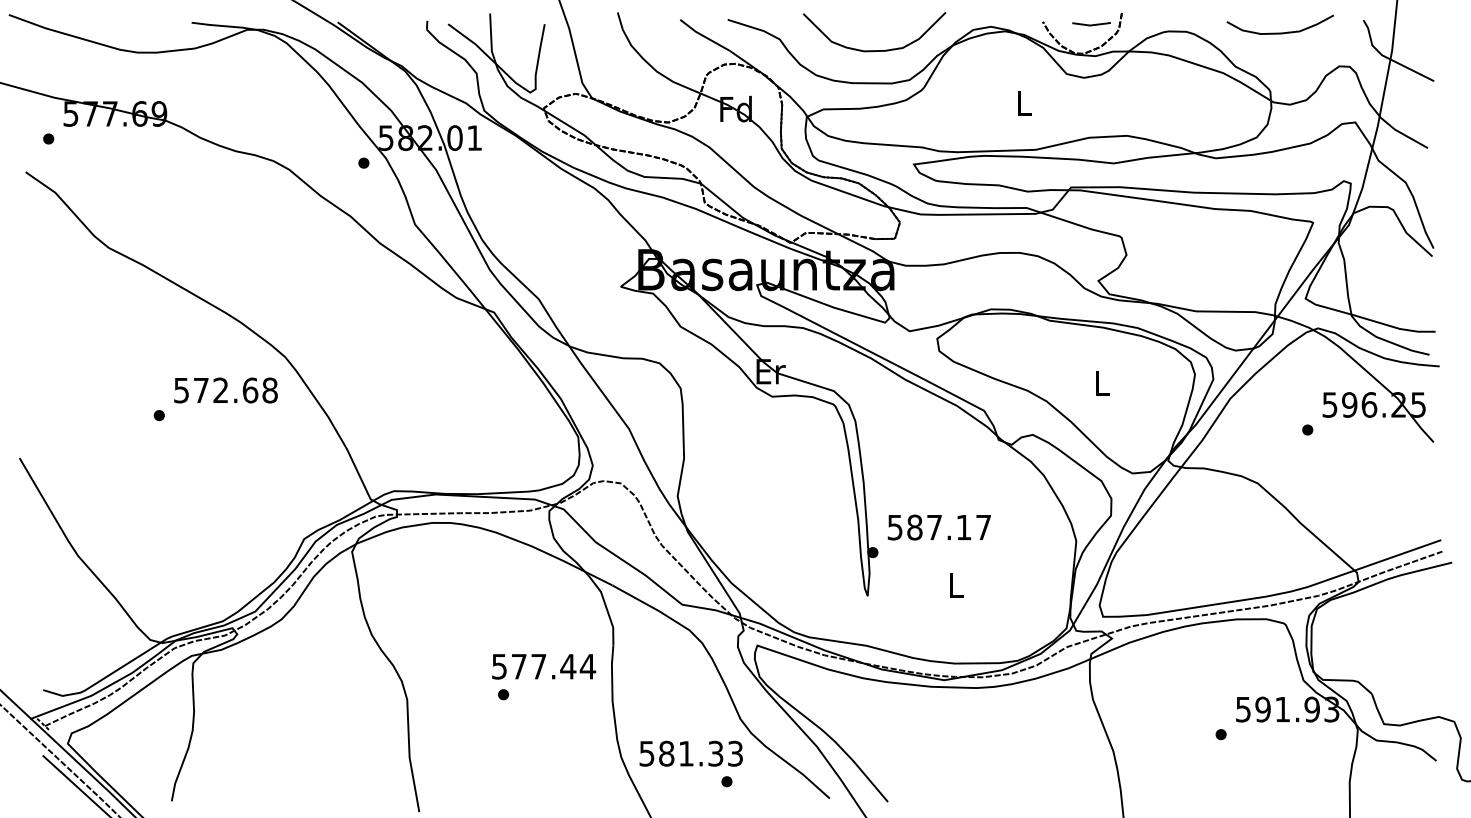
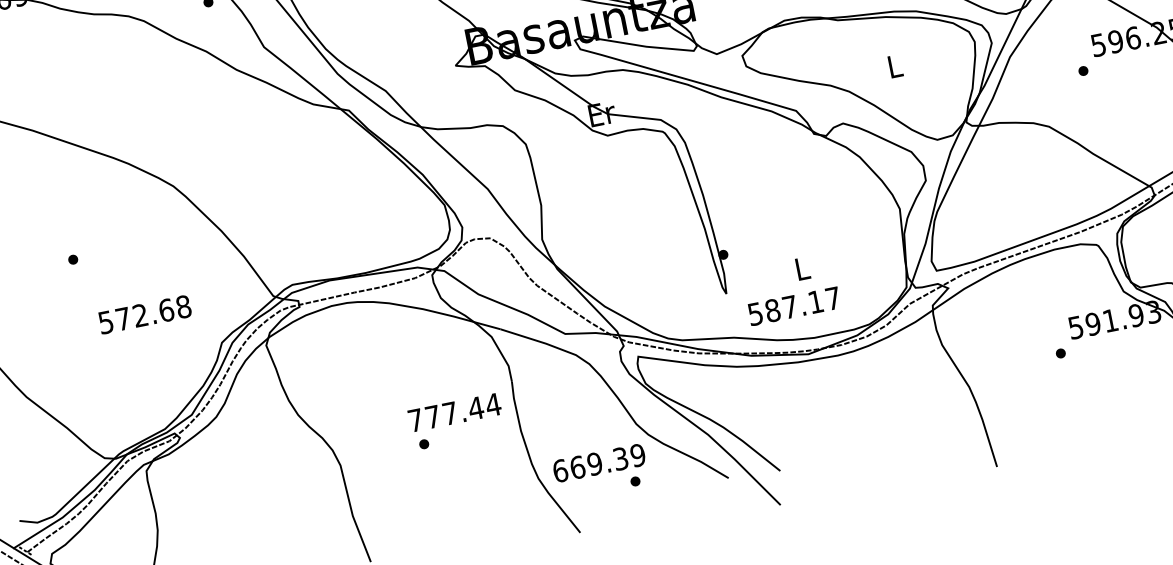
text: (225, 390) -> (144, 314), moved
text: (938, 527) -> (793, 306), moved
text: (499, 666) -> (415, 420), 577.44 -> 777.44
text: (691, 753) -> (599, 462), 581.33 -> 669.39

